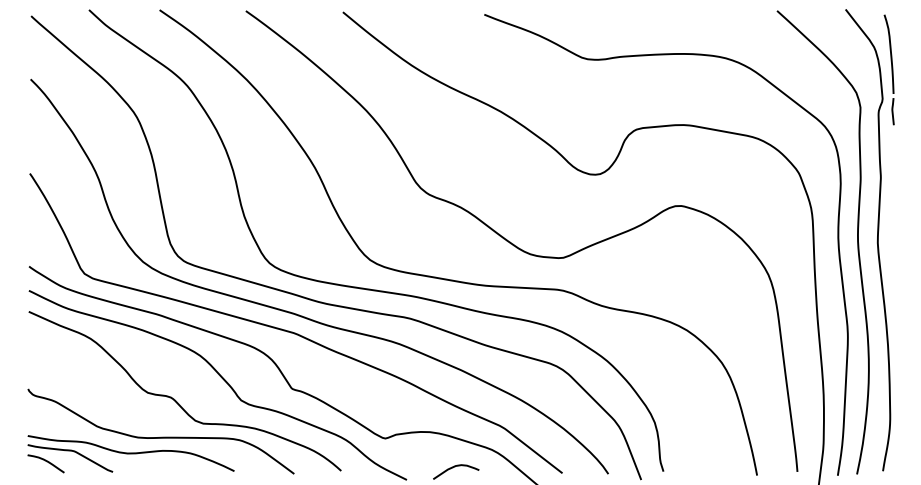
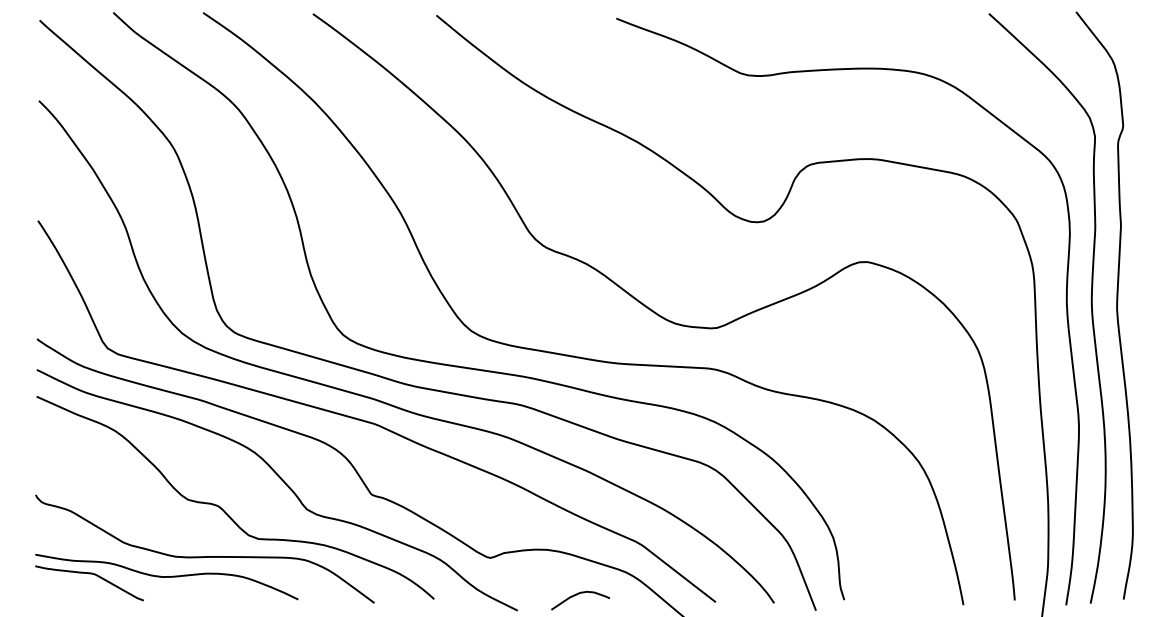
part: (889, 69) -> (1131, 88), removed
curve: (47, 462) -> (60, 588), removed

